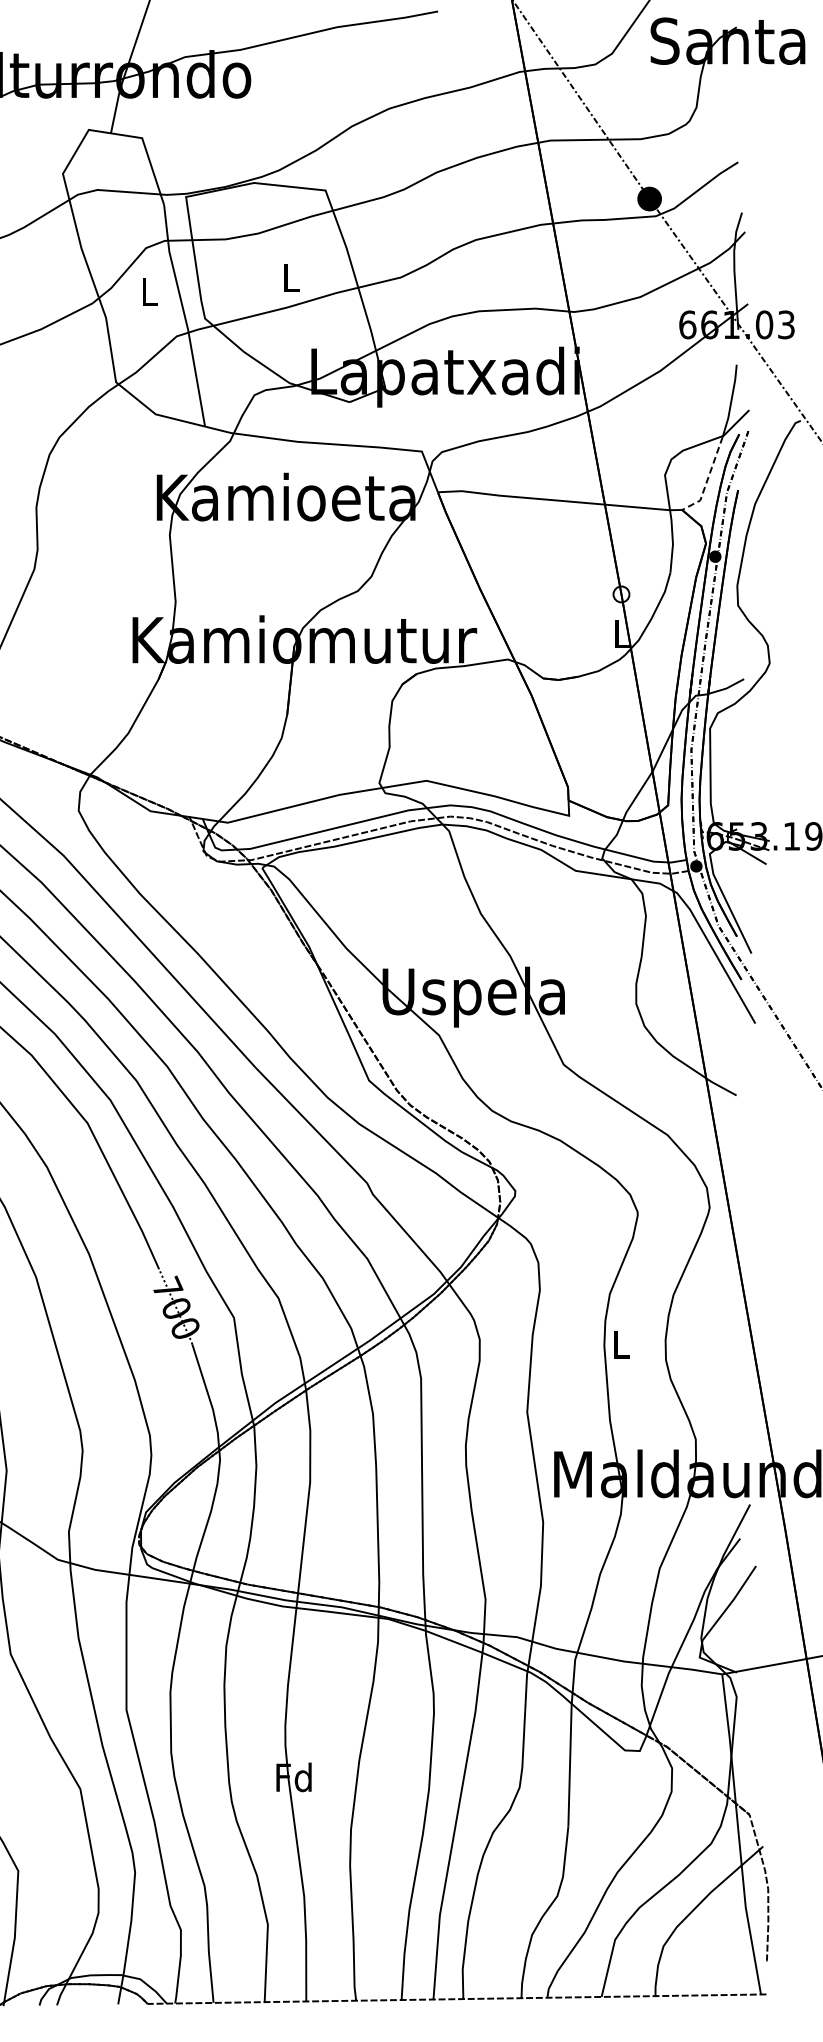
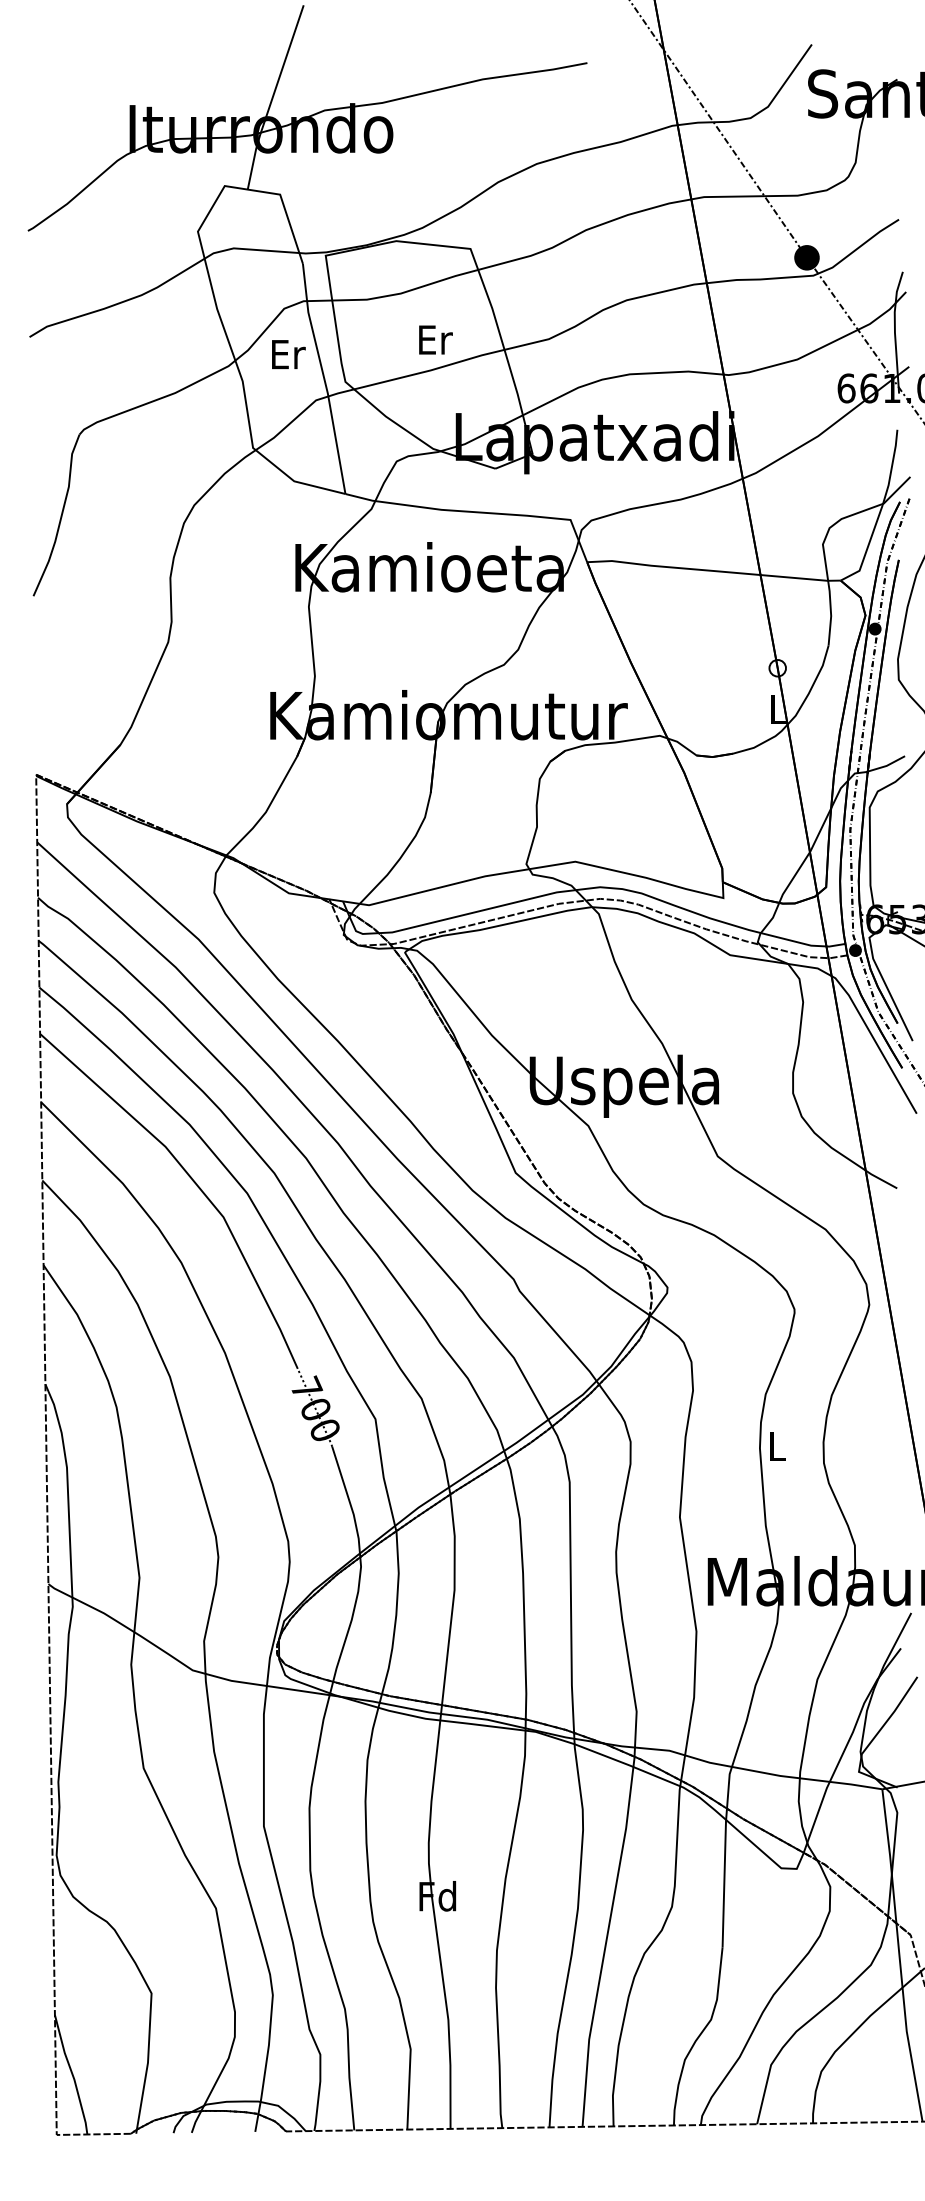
text: (291, 277) -> (435, 339), L -> Er
text: (150, 292) -> (288, 354), L -> Er
line: (707, 480) -> (867, 549), dashed -> solid

